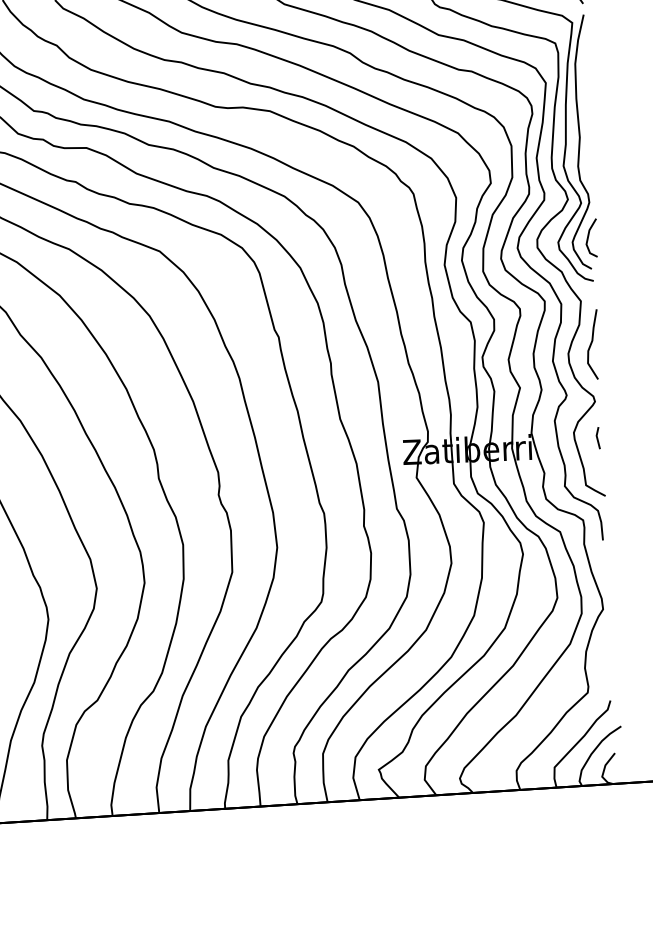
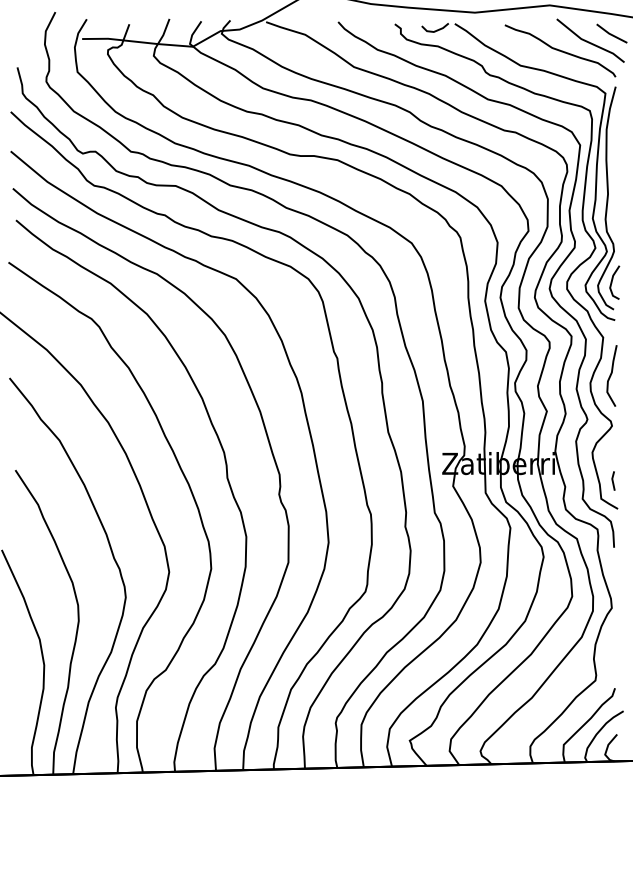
line: (598, 437) -> (613, 480), moved

